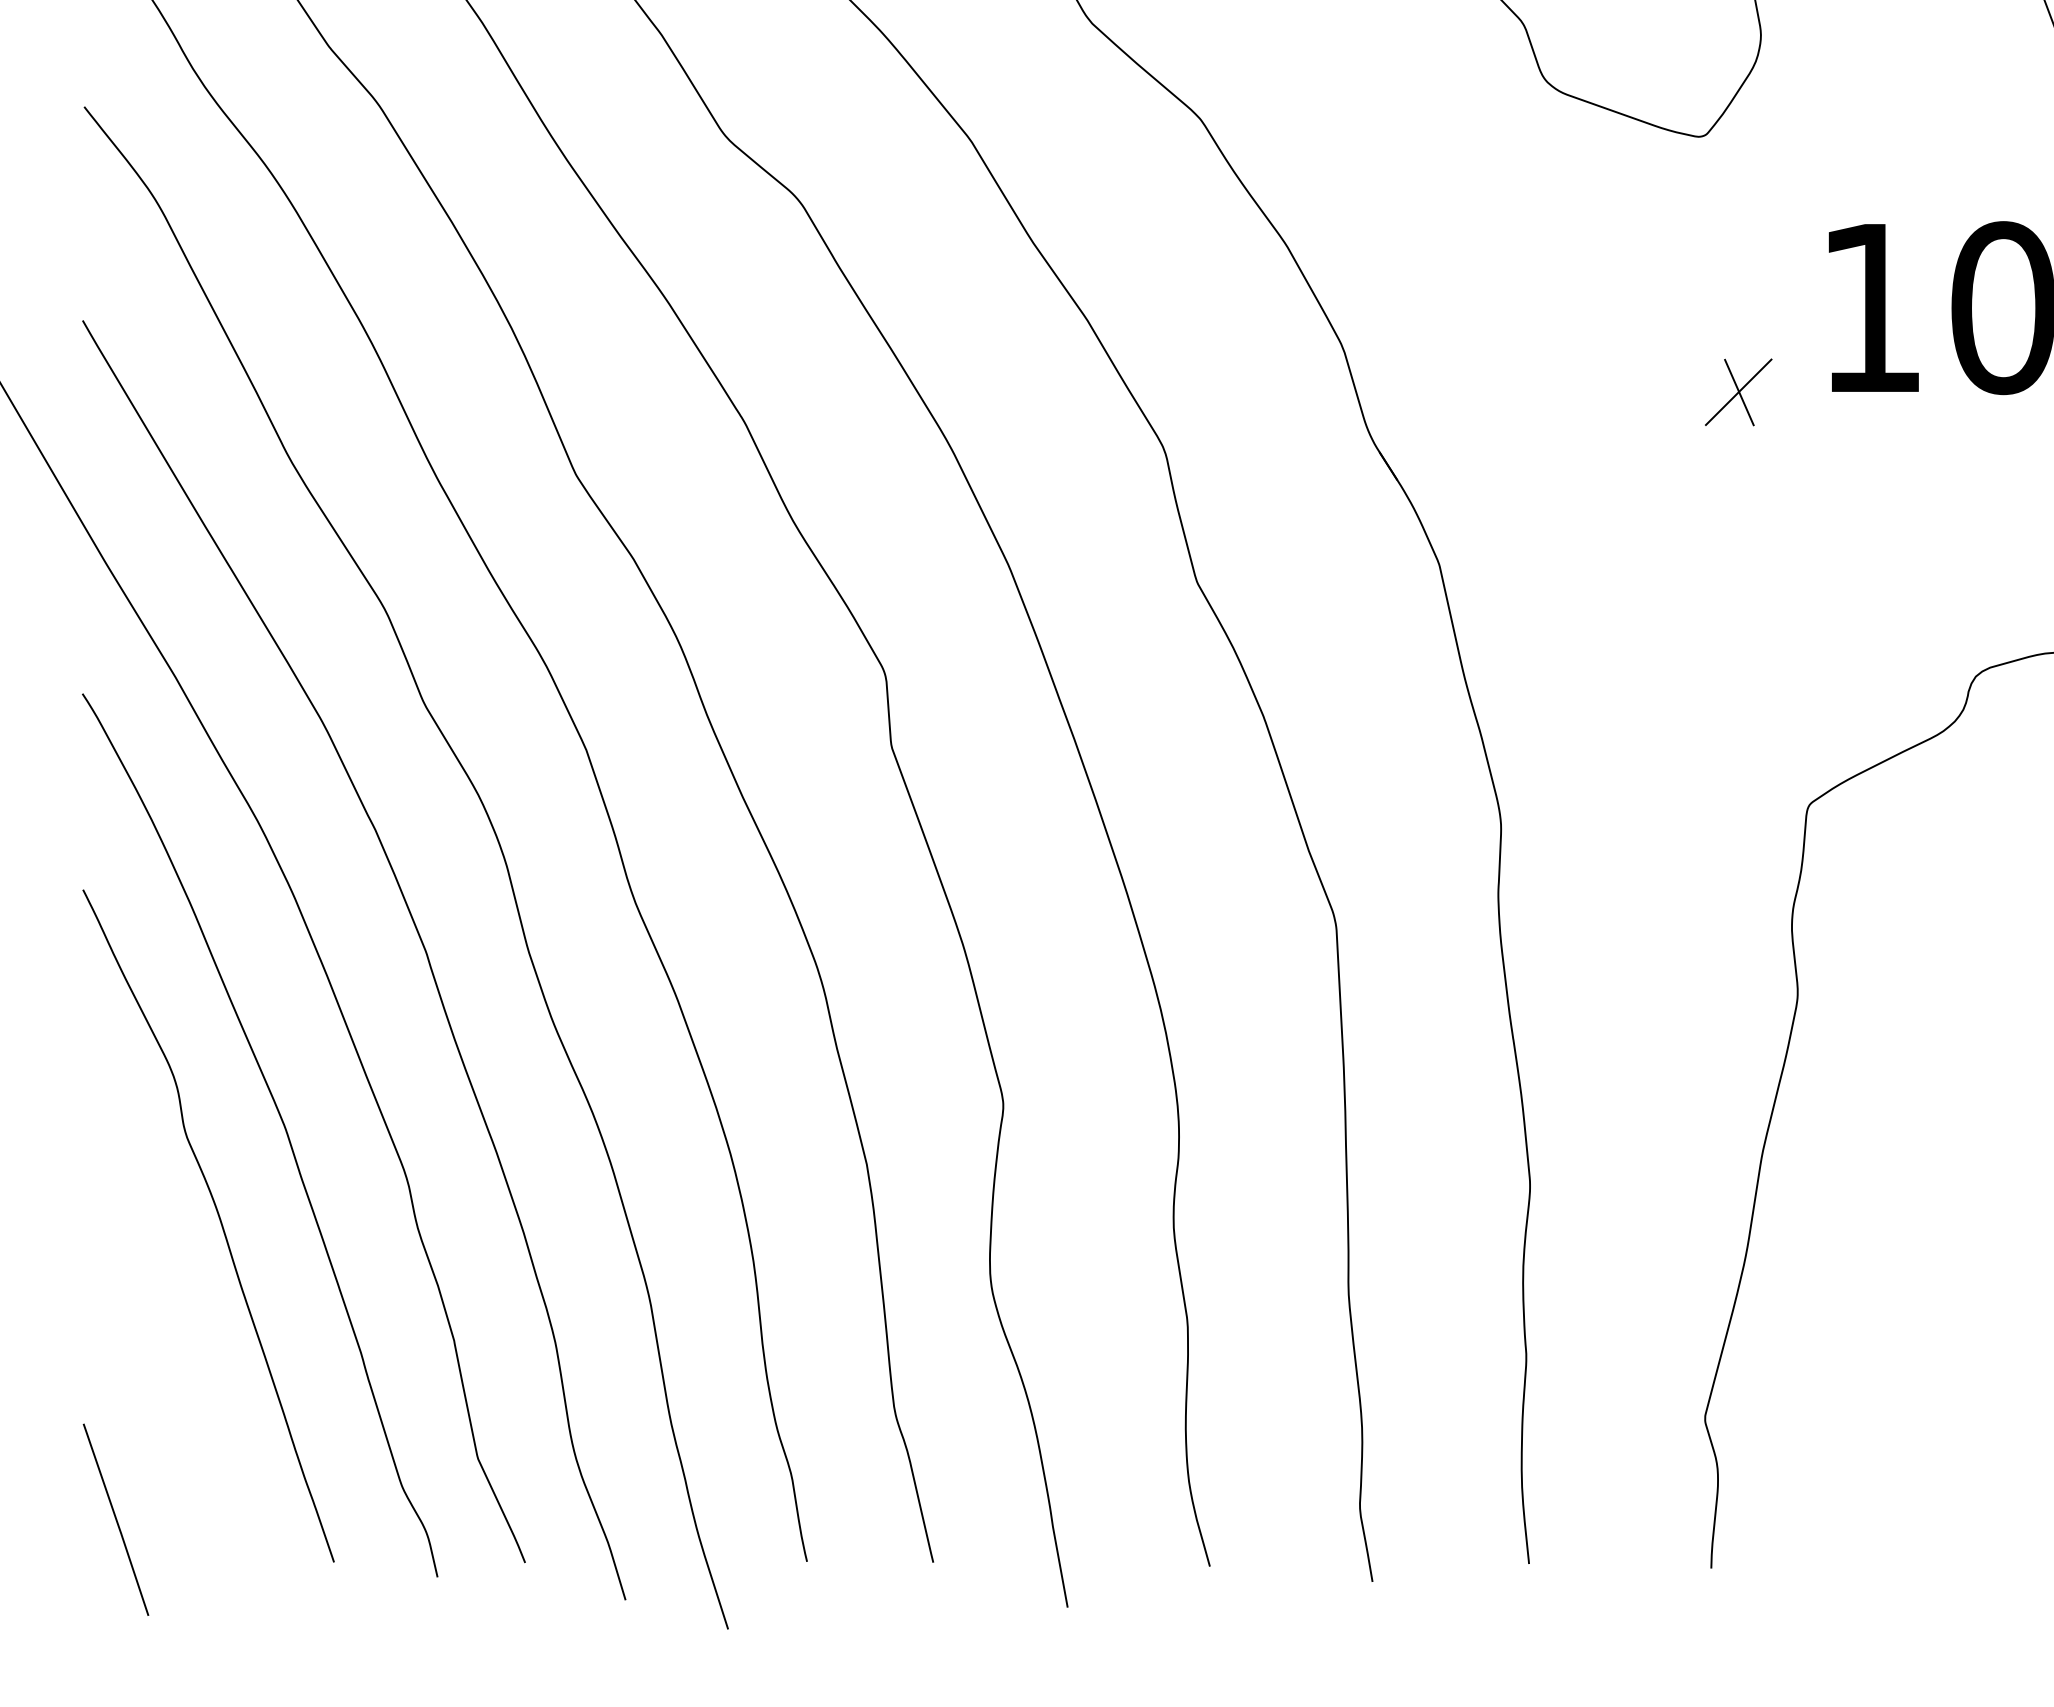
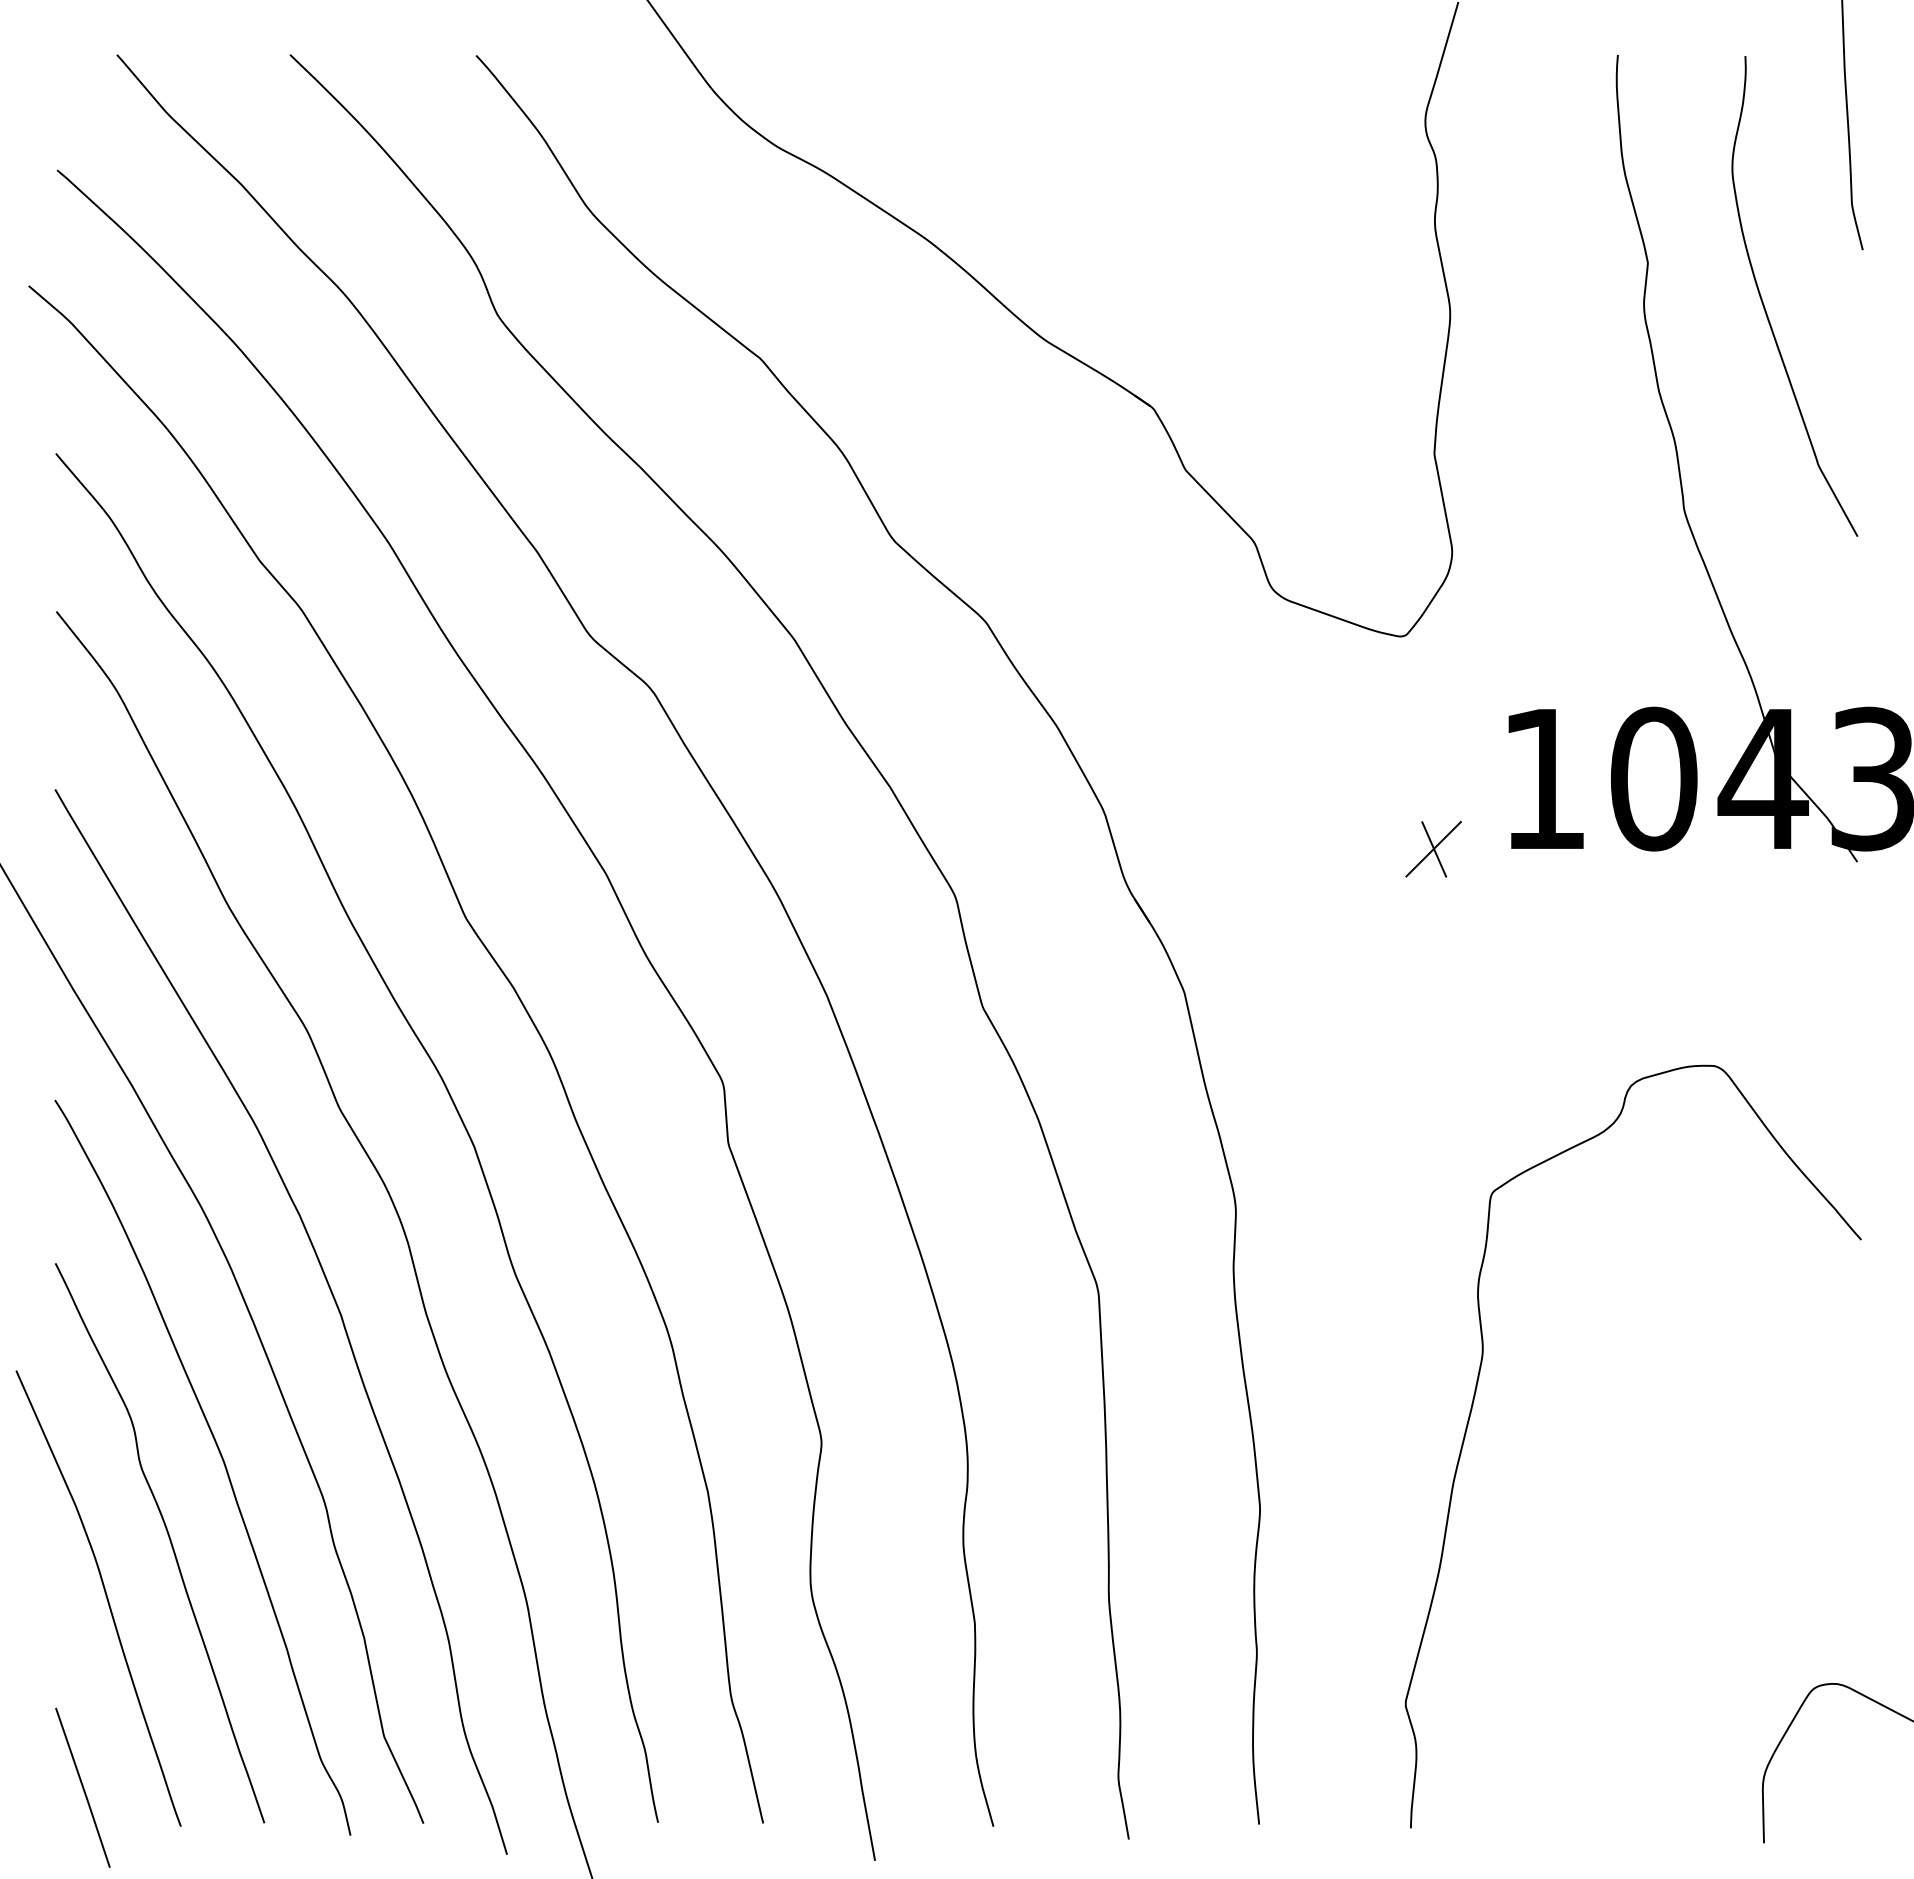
curve: (143, 1290) -> (105, 1596), added

